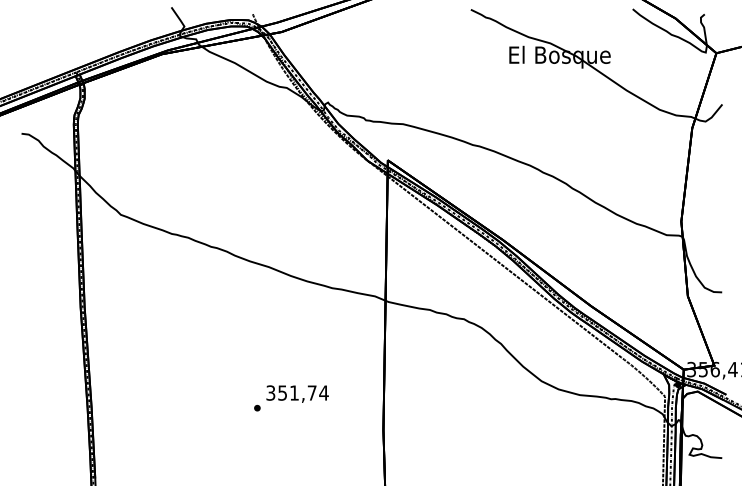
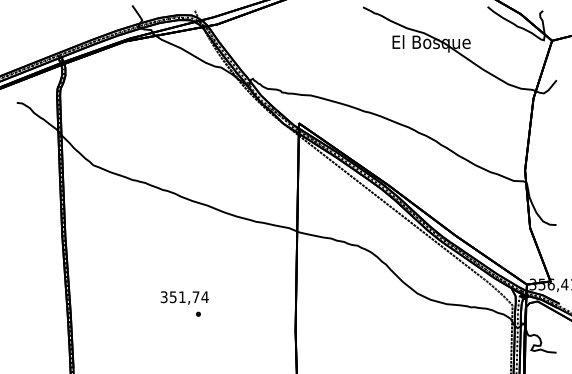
text: (297, 393) -> (184, 297), moved

